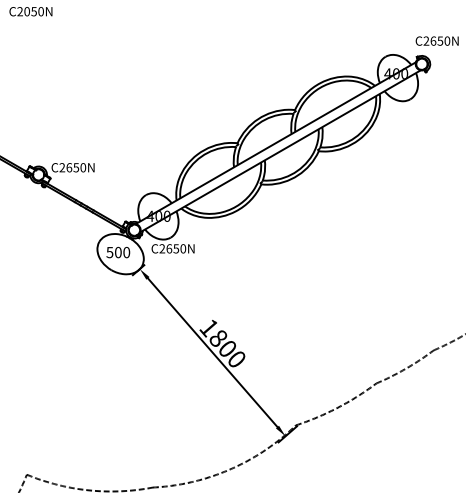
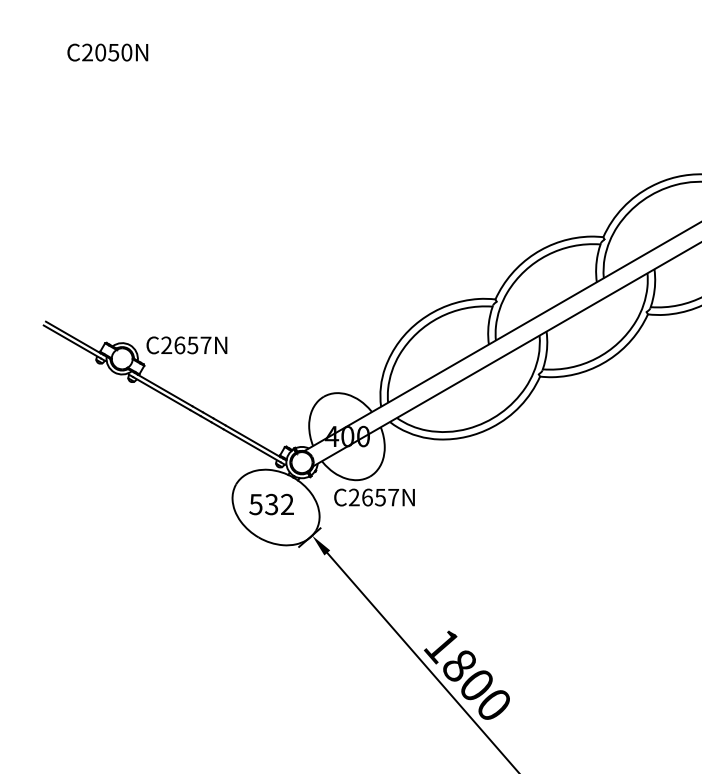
text: (83, 167) -> (206, 344), C2650N -> C2657N
text: (183, 248) -> (394, 496), C2650N -> C2657N
text: (122, 252) -> (279, 504), 500 -> 532

